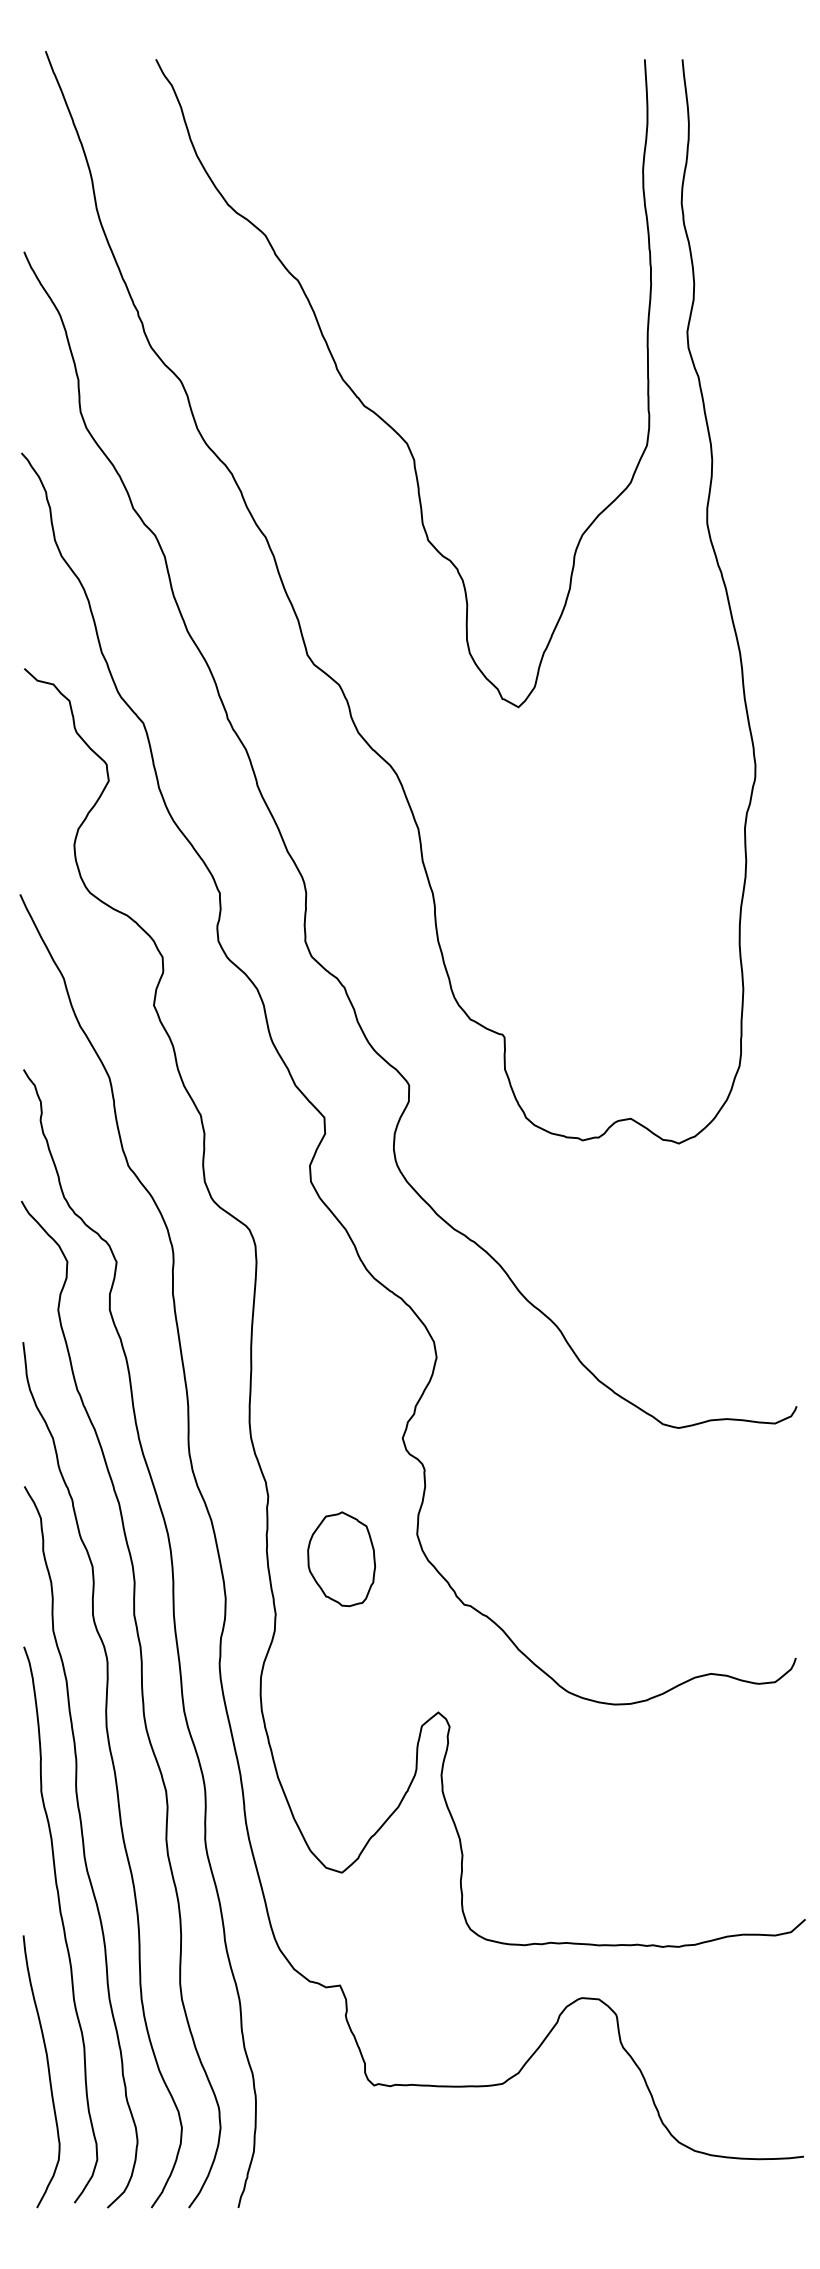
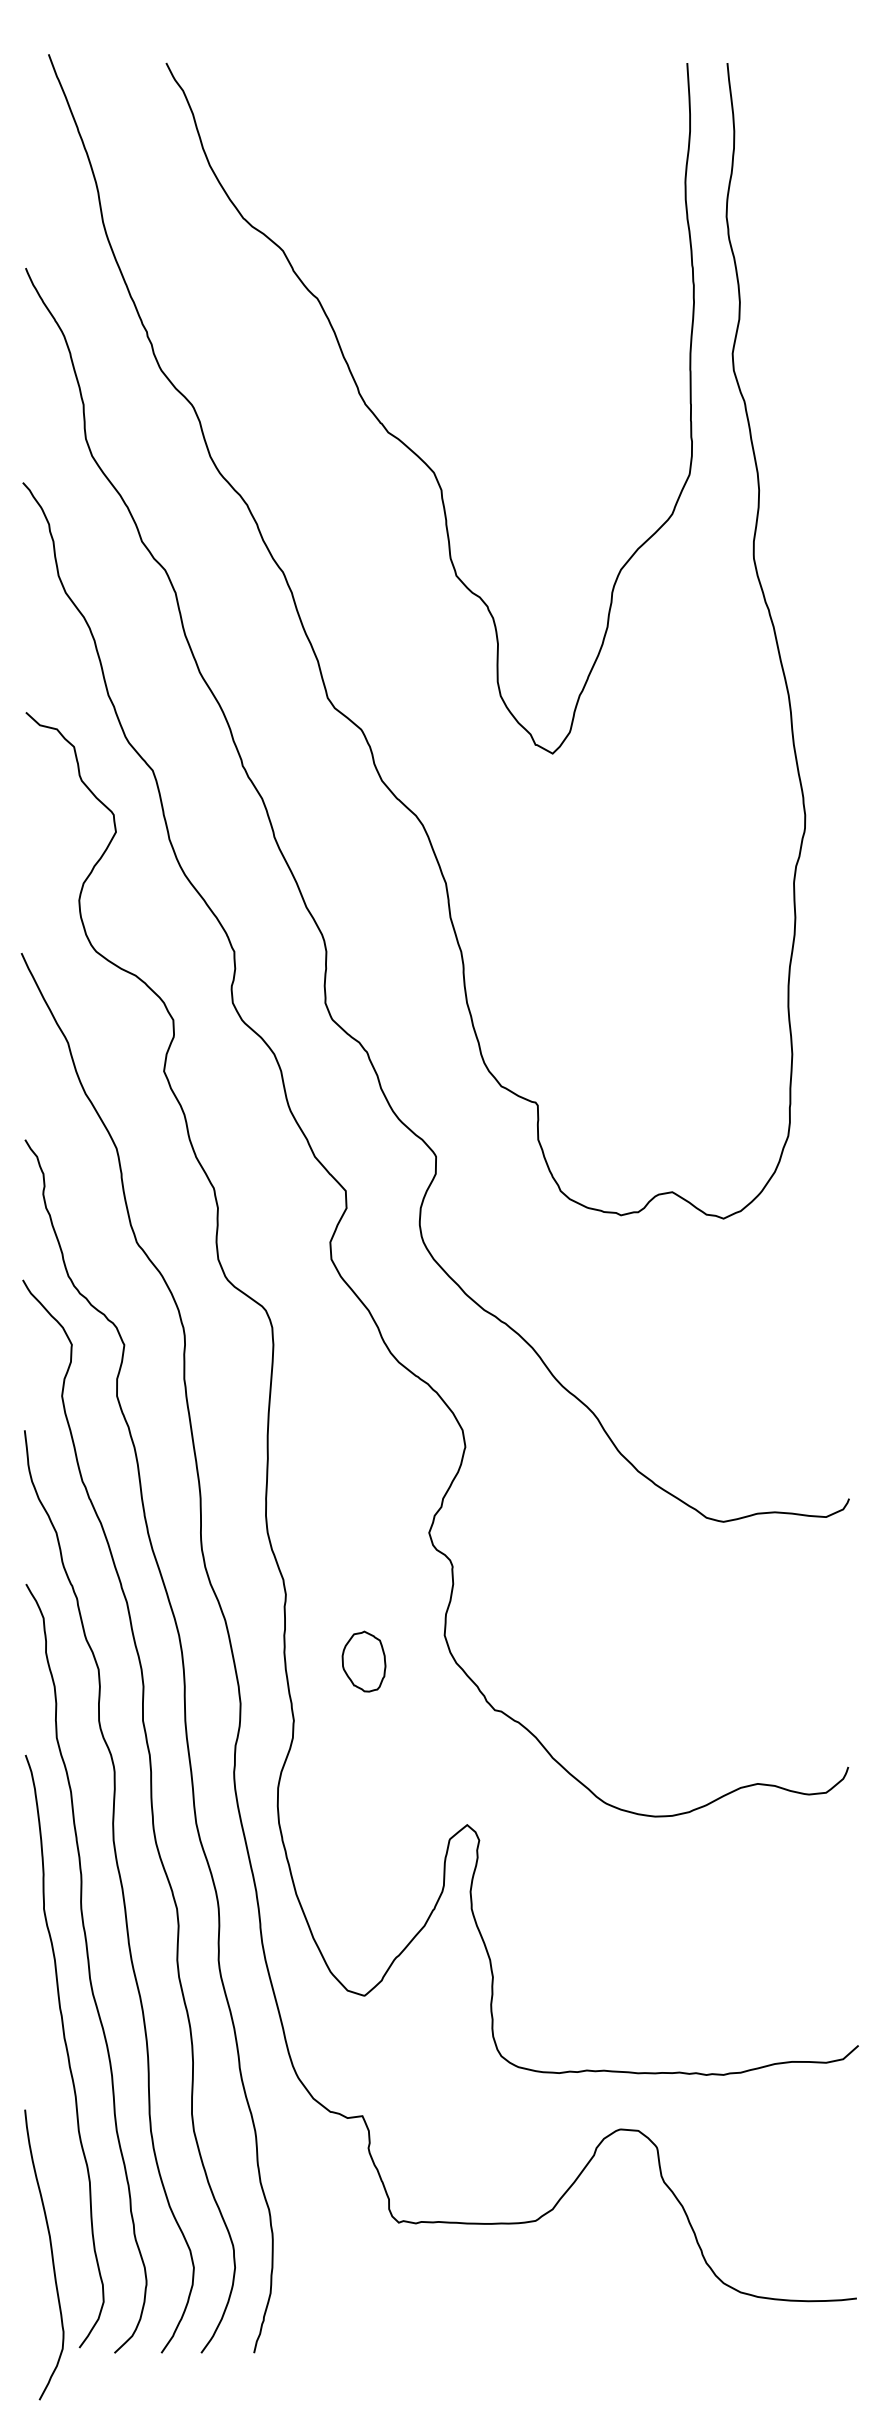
part: (341, 1559) -> (363, 1661), size x0.6
curve: (48, 2071) -> (51, 2254), moved

